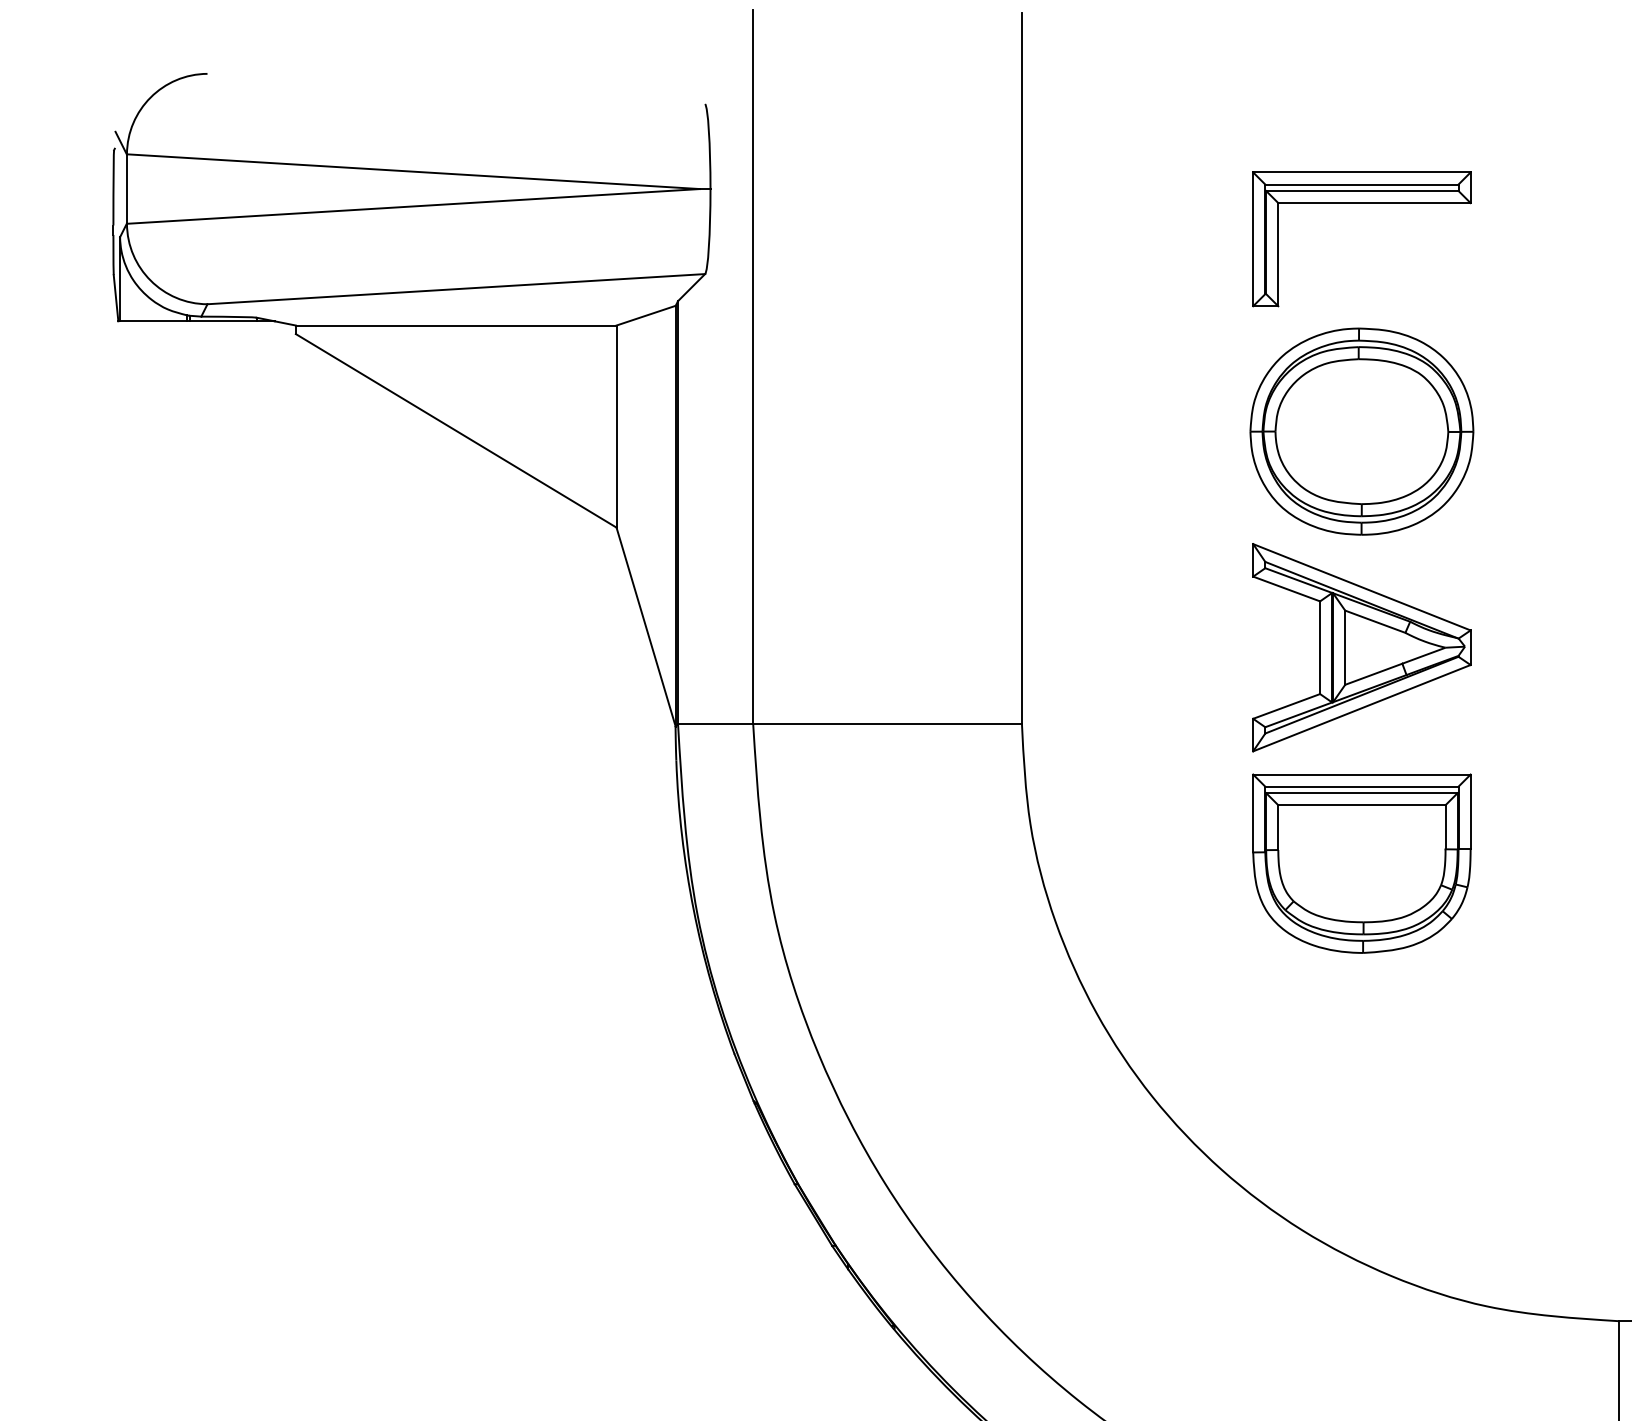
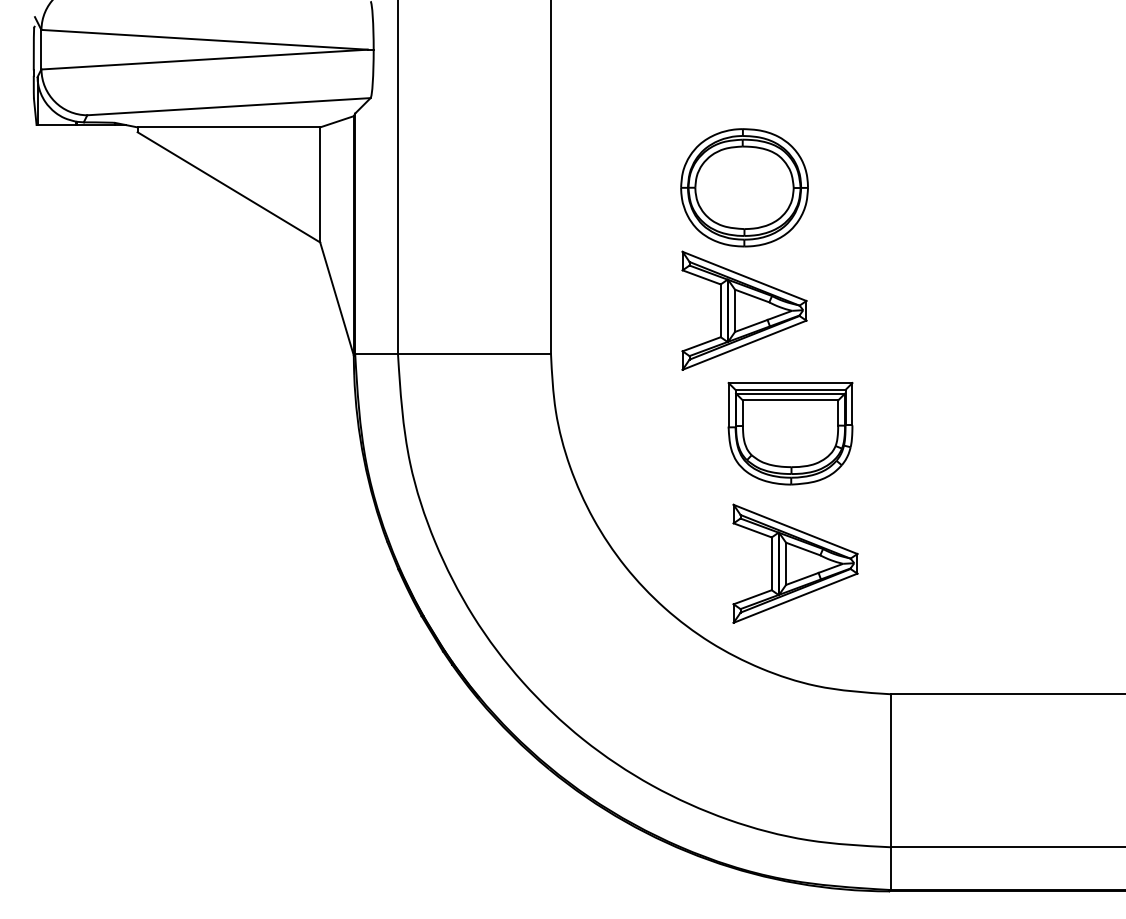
part: (1361, 204) -> (744, 58), removed
part: (1361, 863) -> (790, 433), moved
part: (1451, 1091) -> (795, 563), added

